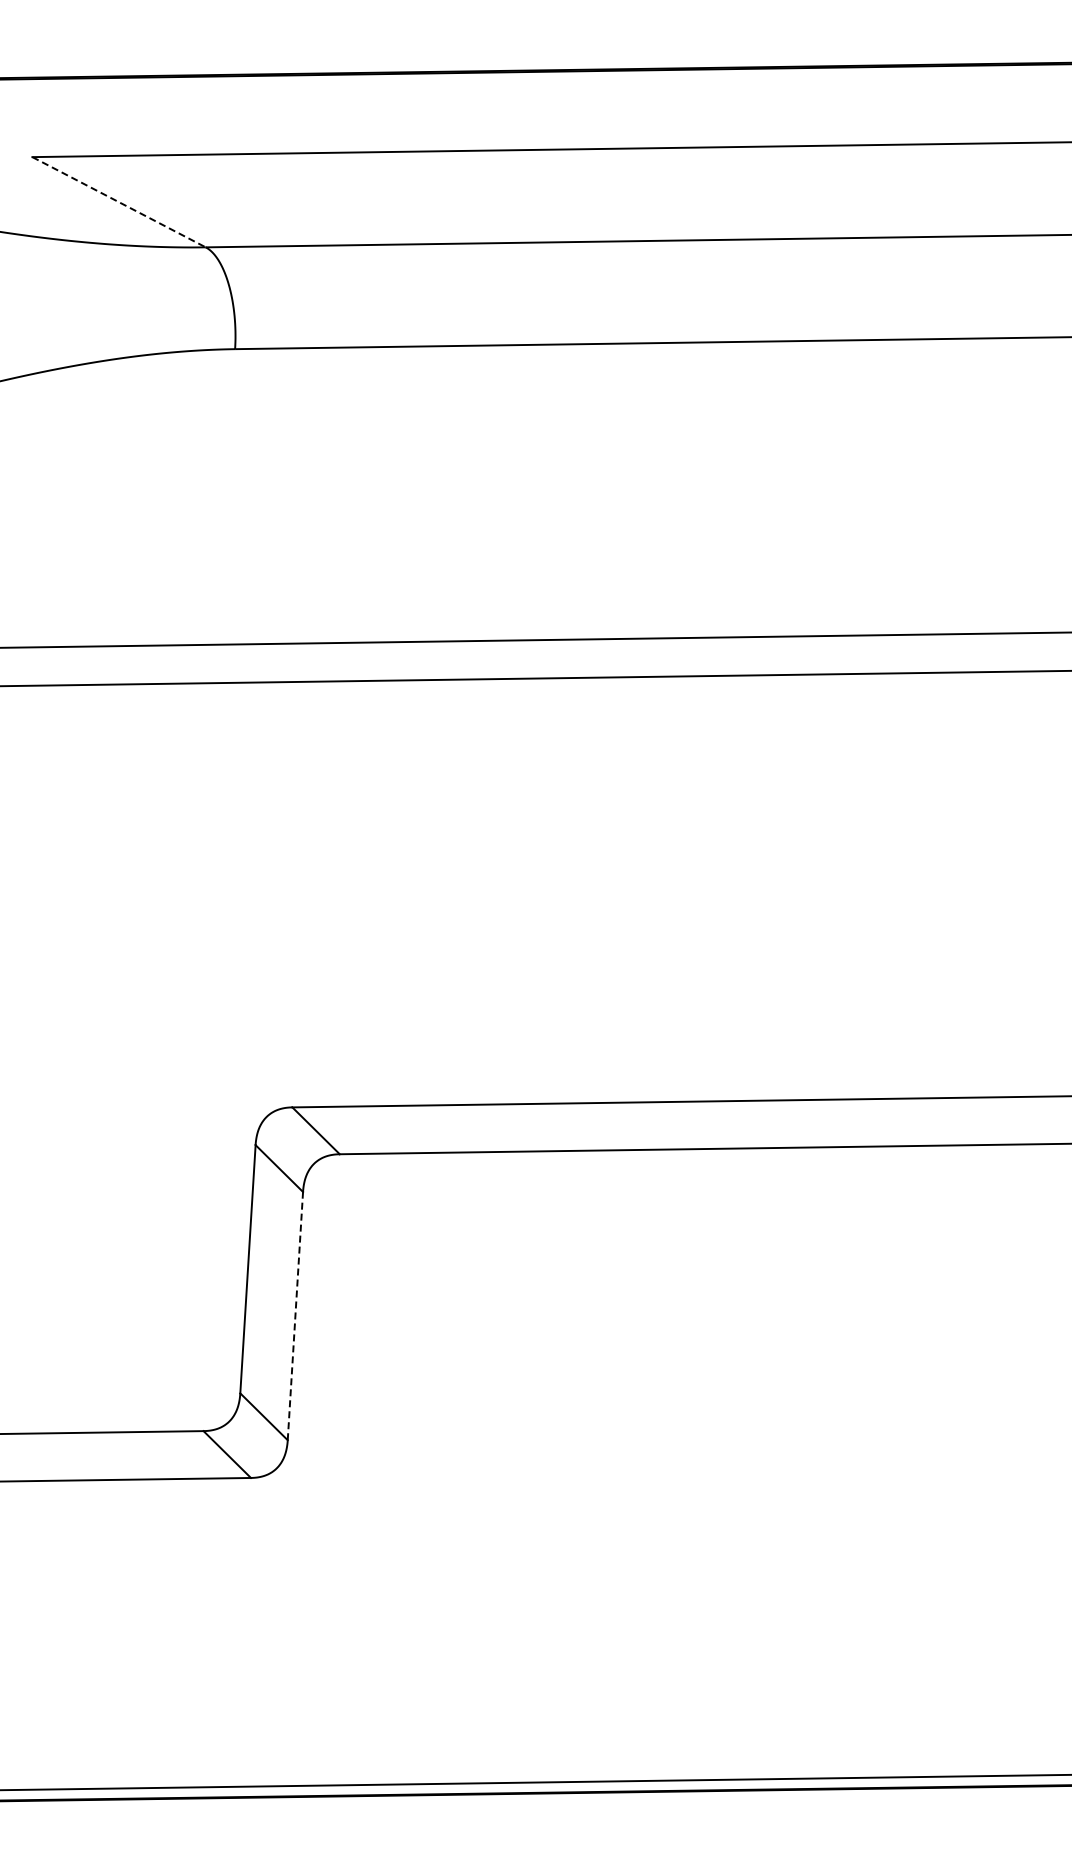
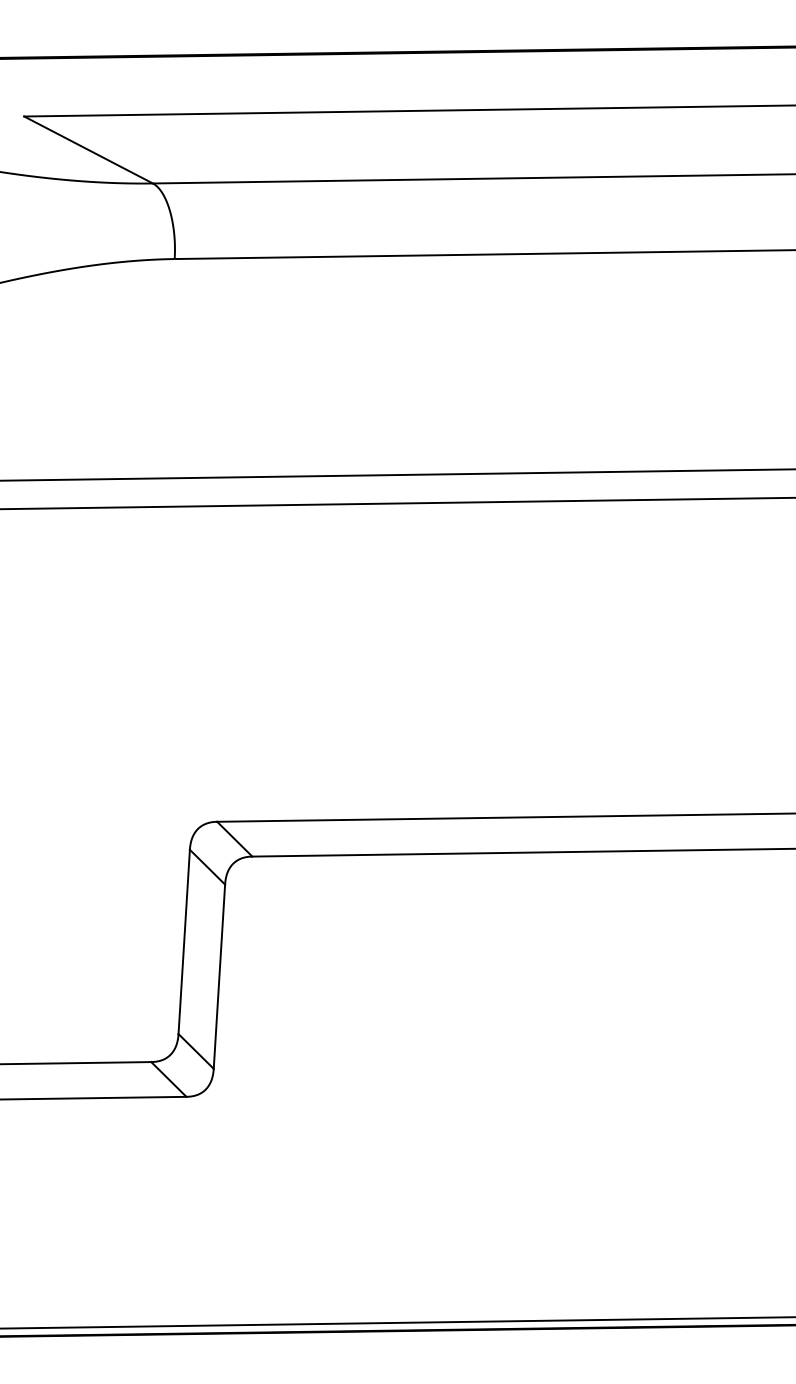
line: (119, 202) -> (88, 150), dashed -> solid
line: (295, 1315) -> (219, 976), dashed -> solid

